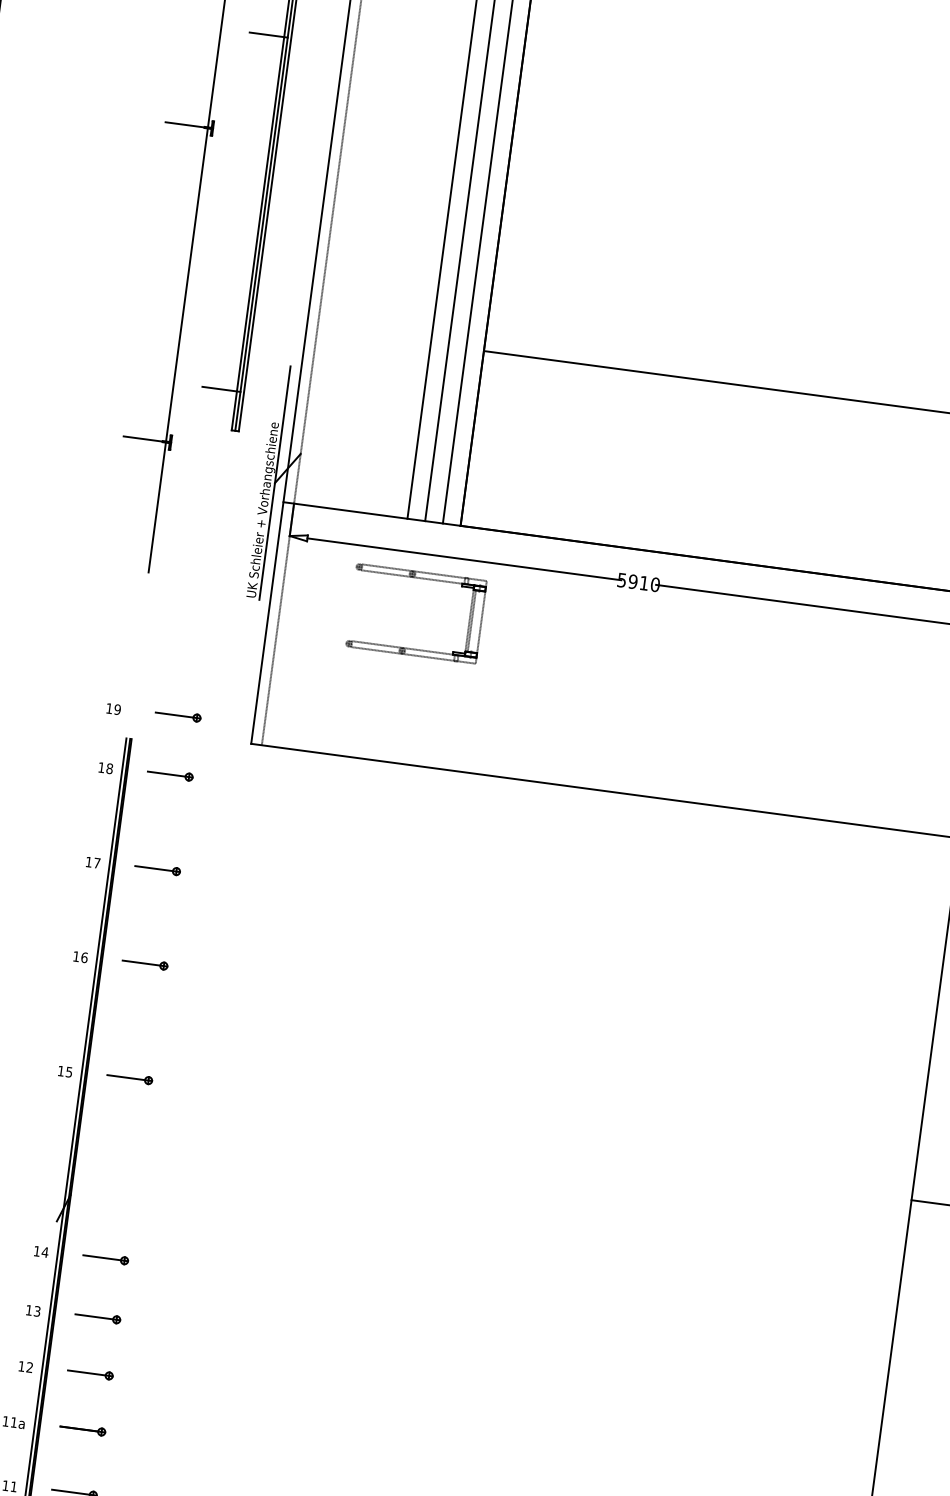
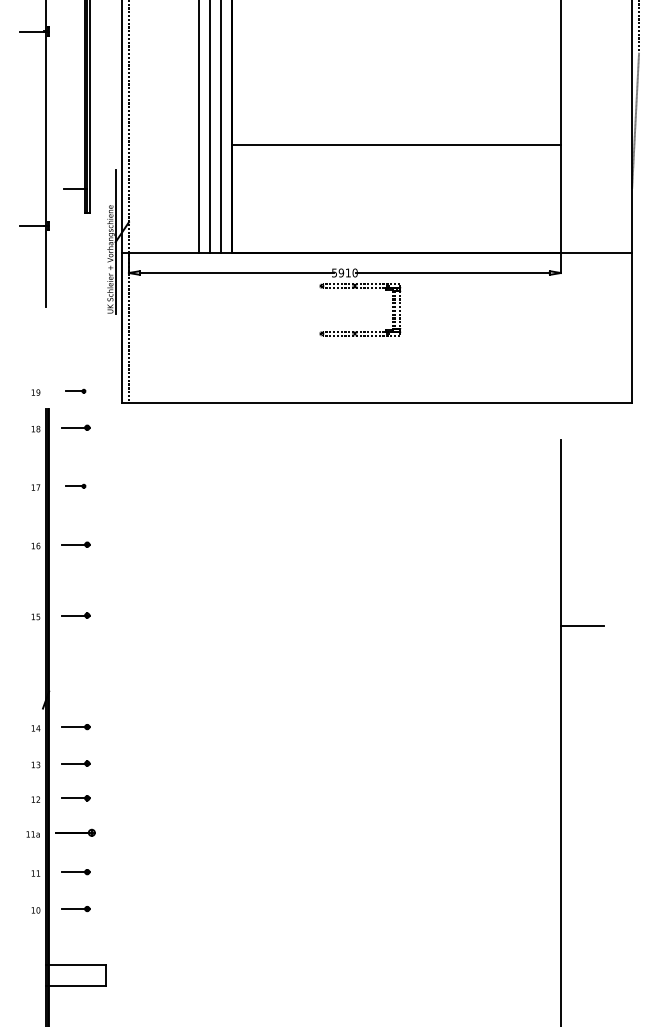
part: (421, 579) -> (360, 288), moved
part: (177, 715) -> (75, 391), size x0.7
part: (157, 869) -> (75, 486), size x0.7
part: (82, 1430) -> (75, 833), size x1.4

